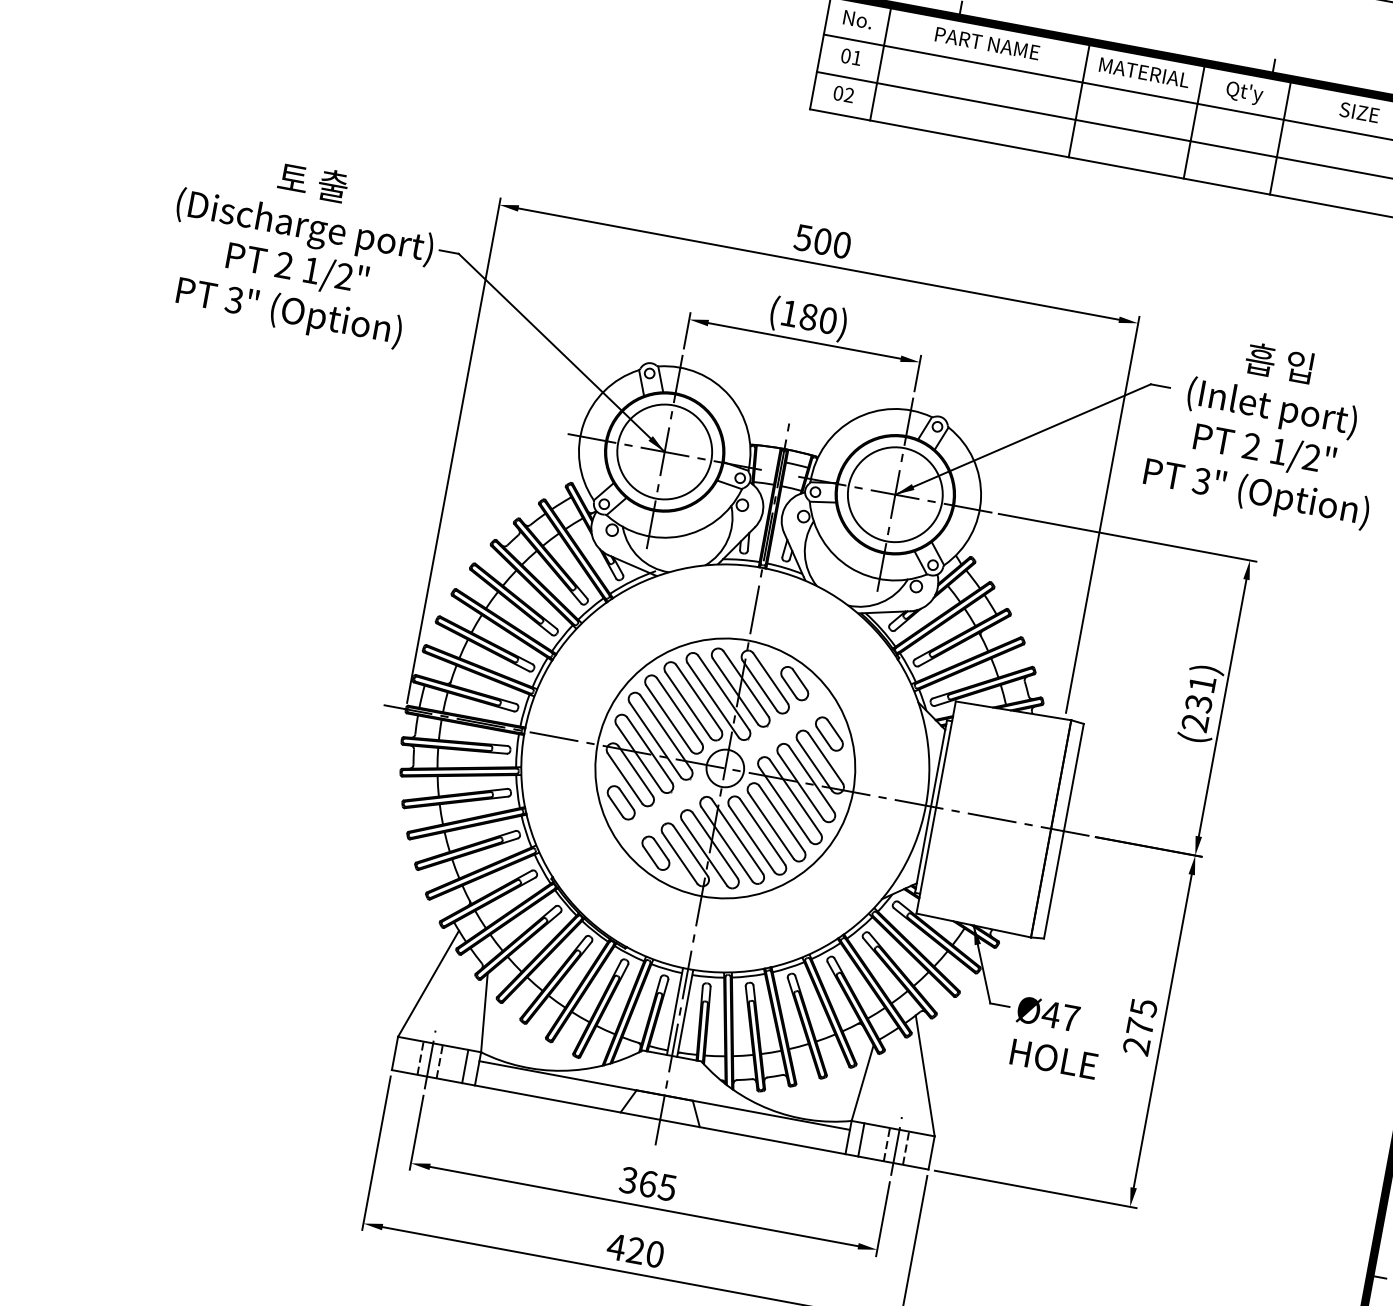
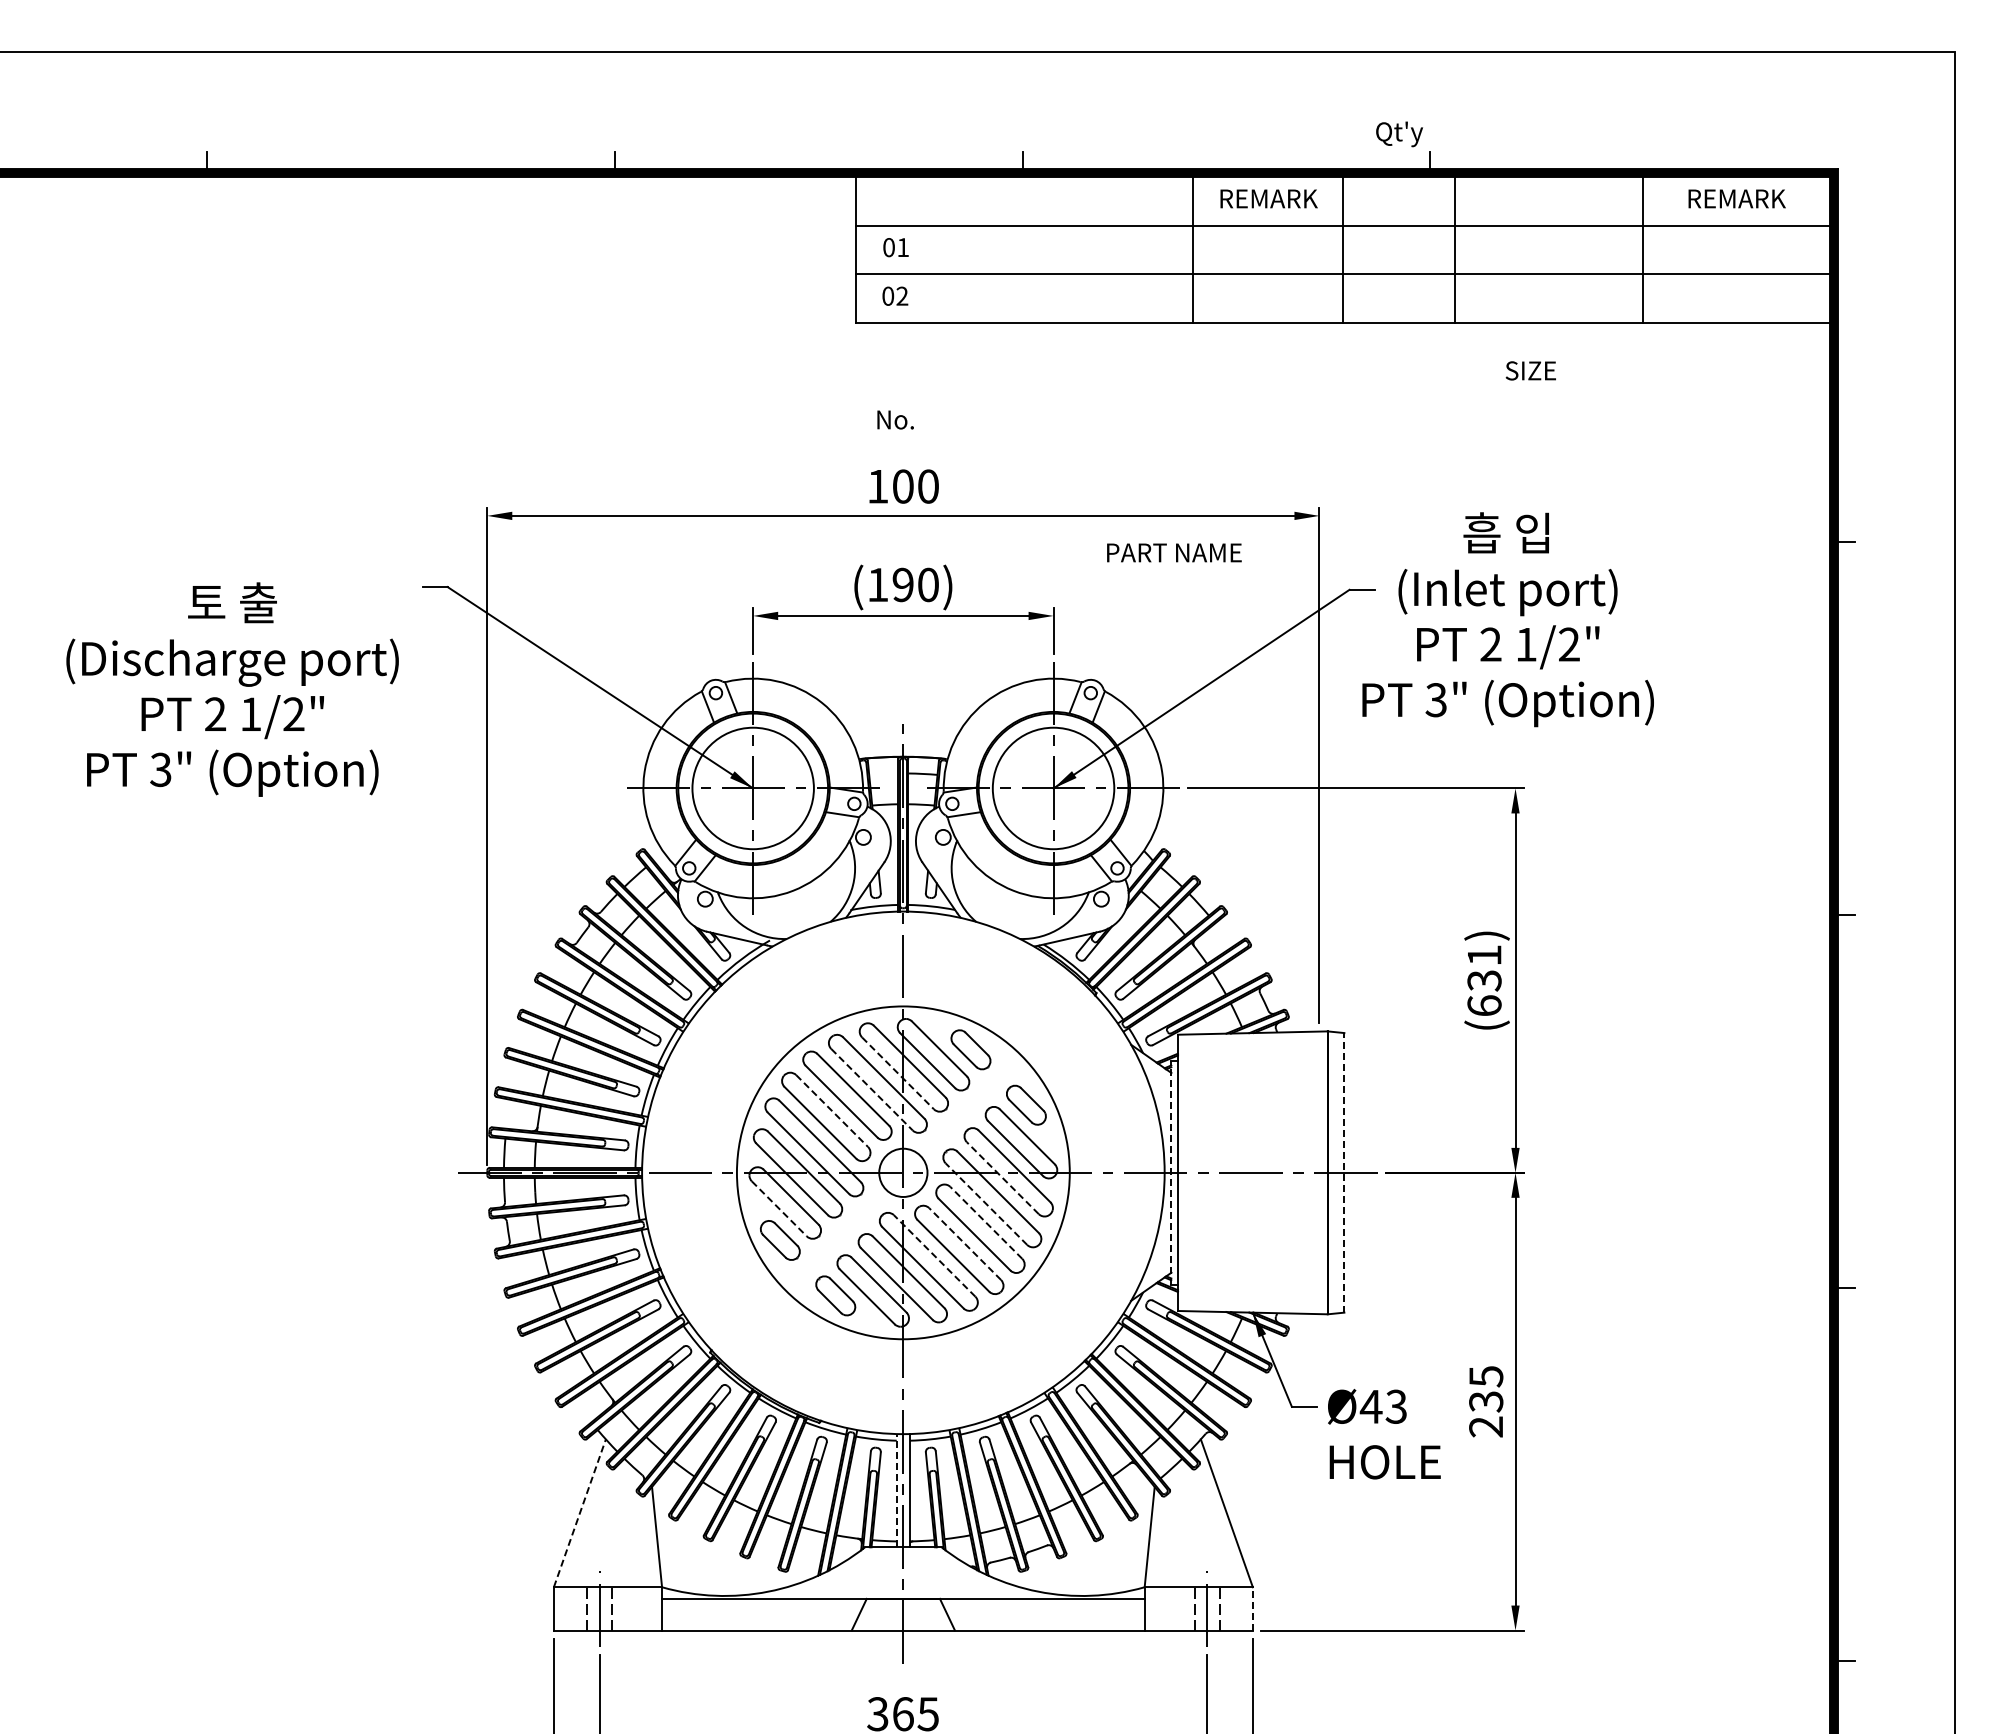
text: (857, 19) -> (895, 419), moved
text: (987, 43) -> (1174, 552), moved
line: (880, 64) -> (934, 250), removed
text: (1144, 72) -> (1268, 198), MATERIAL -> REMARK
text: (1244, 93) -> (1399, 134), moved
text: (1359, 112) -> (1530, 370), moved
text: (803, 237) -> (877, 486), 500 -> 100
text: (300, 248) -> (232, 689), moved
text: (808, 316) -> (902, 584), (180) -> (190)
line: (735, 691) -> (898, 1073), solid -> dashed
line: (713, 700) -> (872, 1089), solid -> dashed
line: (679, 711) -> (832, 1111), solid -> dashed
text: (1195, 722) -> (1484, 1005), (231) -> (631)
line: (625, 778) -> (779, 1208), solid -> dashed
line: (800, 786) -> (1002, 1178), solid -> dashed
line: (784, 804) -> (986, 1204), solid -> dashed
line: (931, 806) -> (1171, 1172), solid -> dashed
line: (782, 818) -> (986, 1222), solid -> dashed
line: (1064, 830) -> (1344, 1172), solid -> dashed
line: (762, 832) -> (965, 1244), solid -> dashed
line: (737, 836) -> (934, 1255), solid -> dashed
line: (429, 983) -> (580, 1512), solid -> dashed
line: (674, 1011) -> (896, 1490), solid -> dashed
text: (1070, 1018) -> (1396, 1406), Ø47 -> Ø43
text: (1140, 1026) -> (1486, 1401), 275 -> 235
line: (465, 1066) -> (645, 1608), removed
line: (861, 1139) -> (1161, 1608), removed
line: (931, 1152) -> (1252, 1608), solid -> dashed

